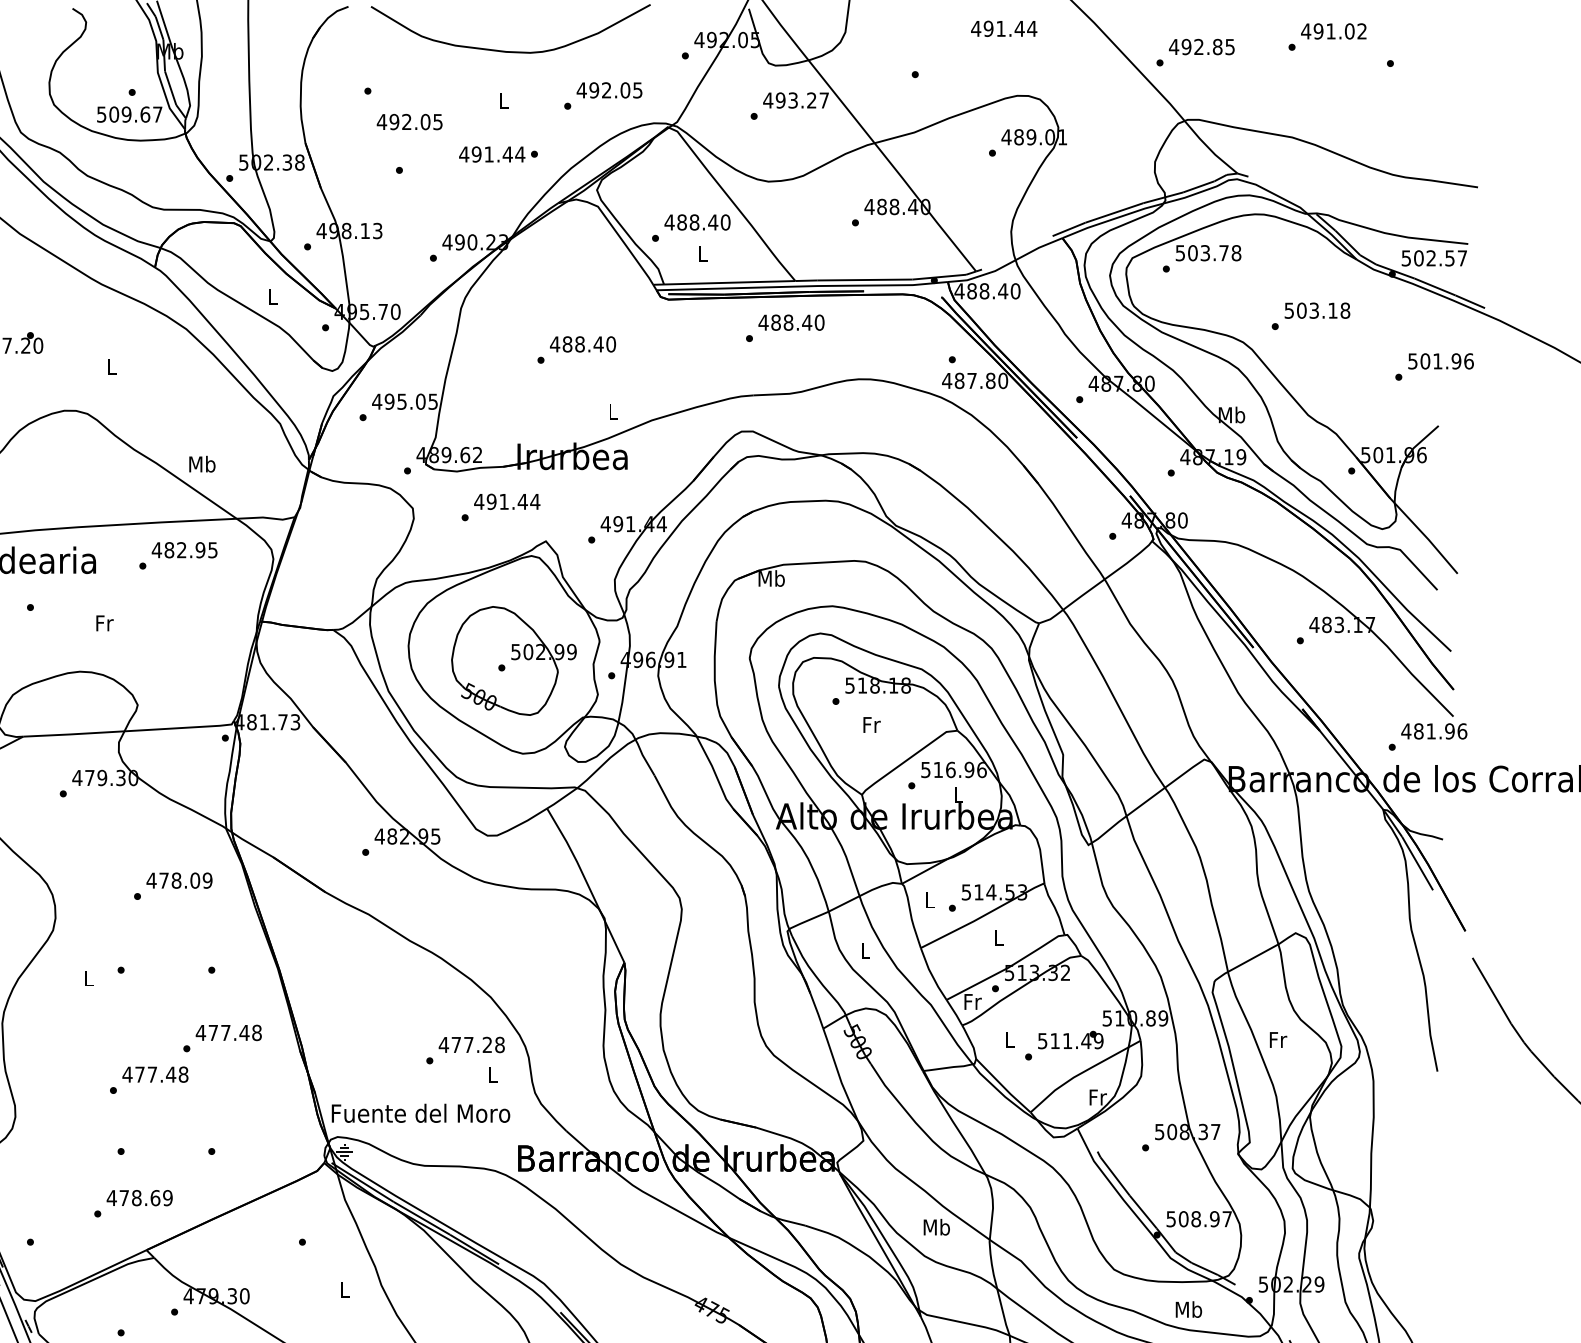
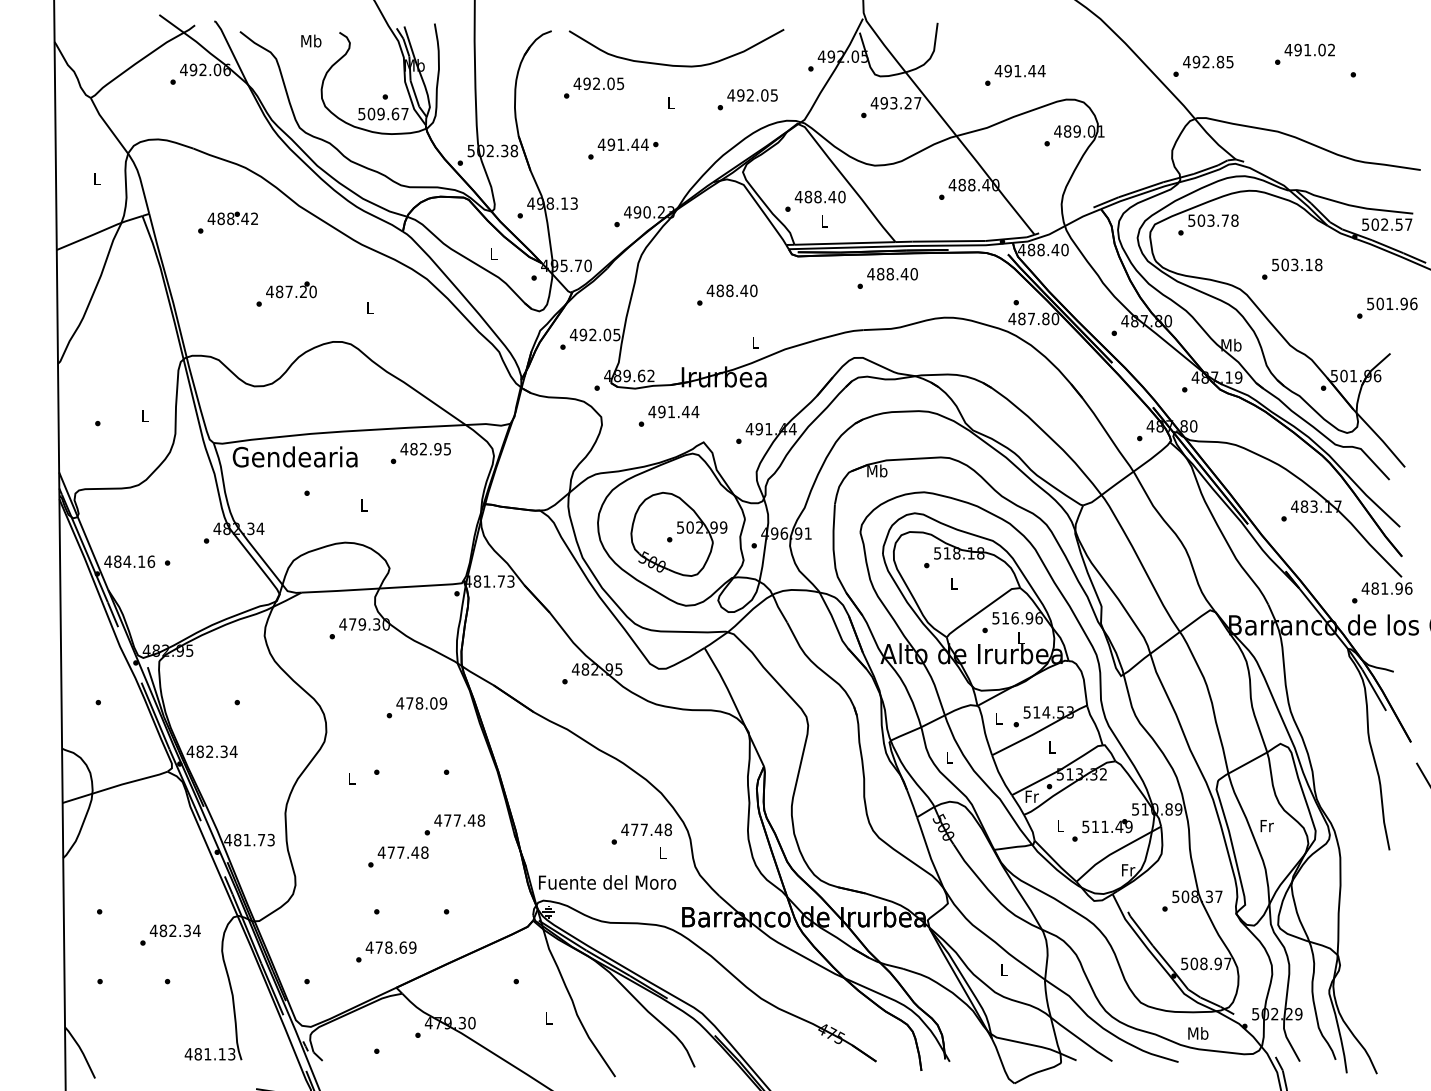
text: (1003, 28) -> (1019, 70), moved
text: (409, 121) -> (598, 83), moved
text: (497, 154) -> (627, 144), moved
text: (401, 401) -> (592, 334), 495.05 -> 492.05
text: (202, 463) -> (311, 40), moved
text: (105, 623) -> (364, 505), Fr -> L
text: (871, 724) -> (954, 583), Fr -> L
text: (487, 1044) -> (658, 829), 477.28 -> 477.48
text: (936, 1226) -> (1004, 969), Mb -> L

